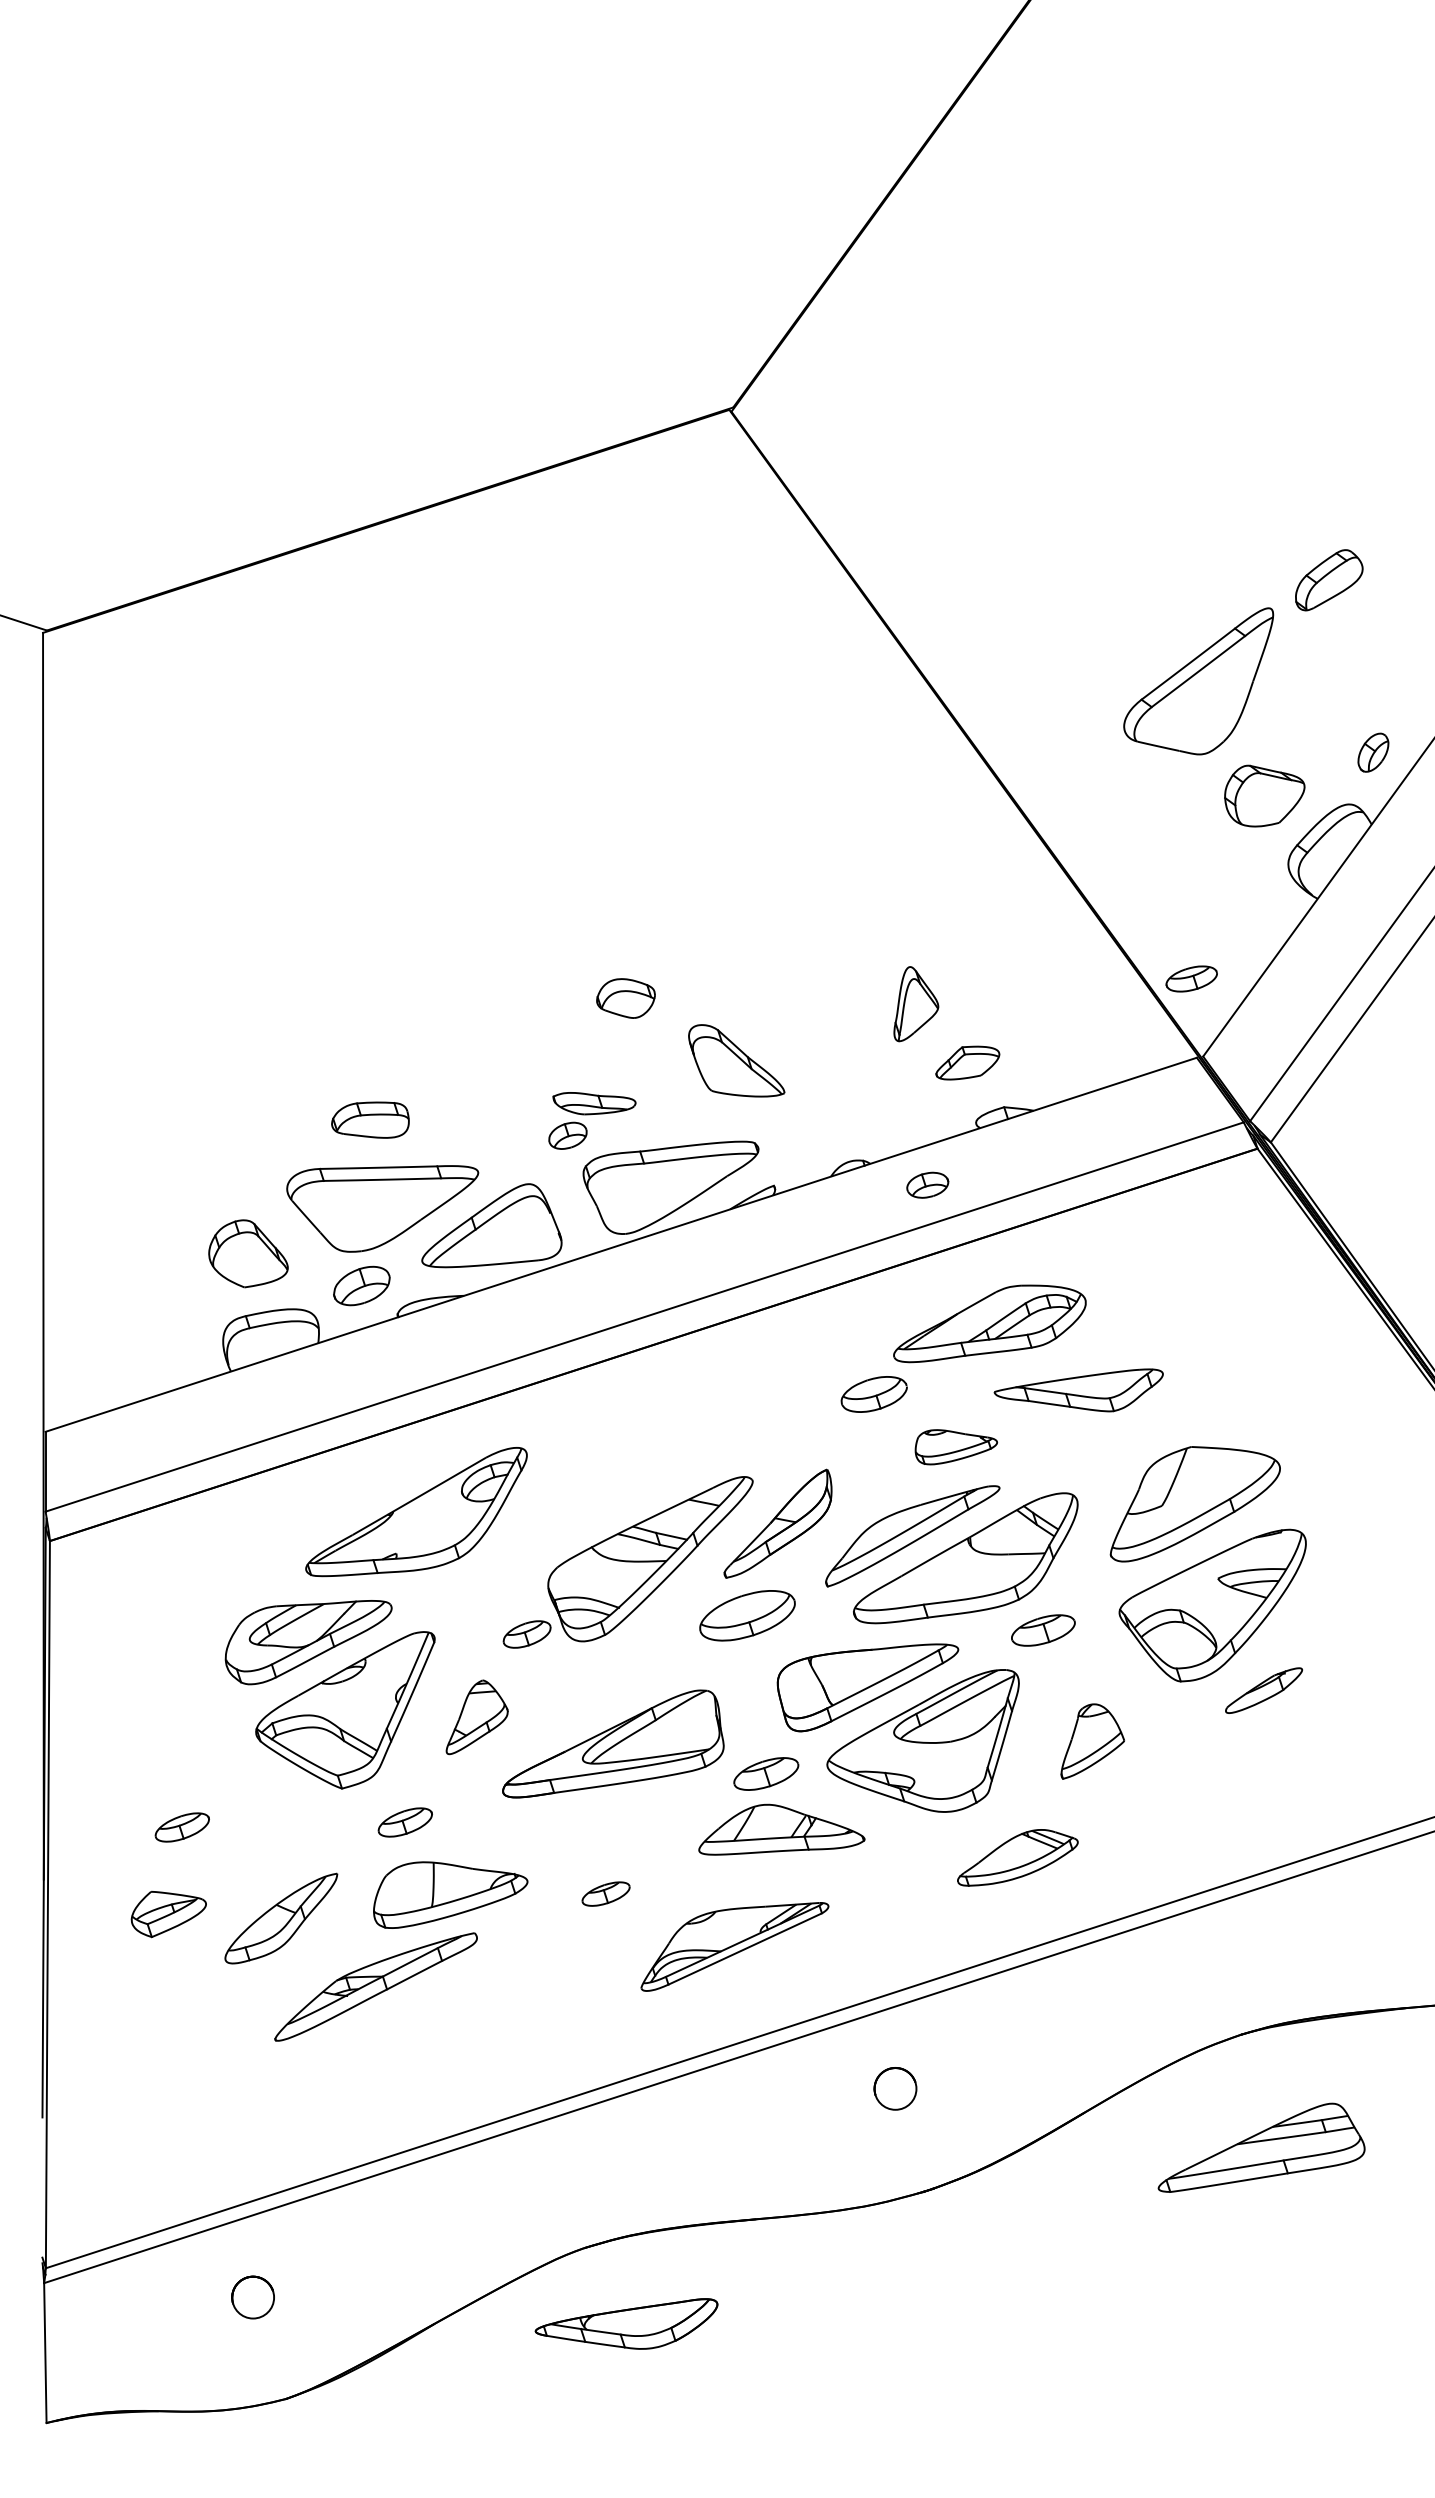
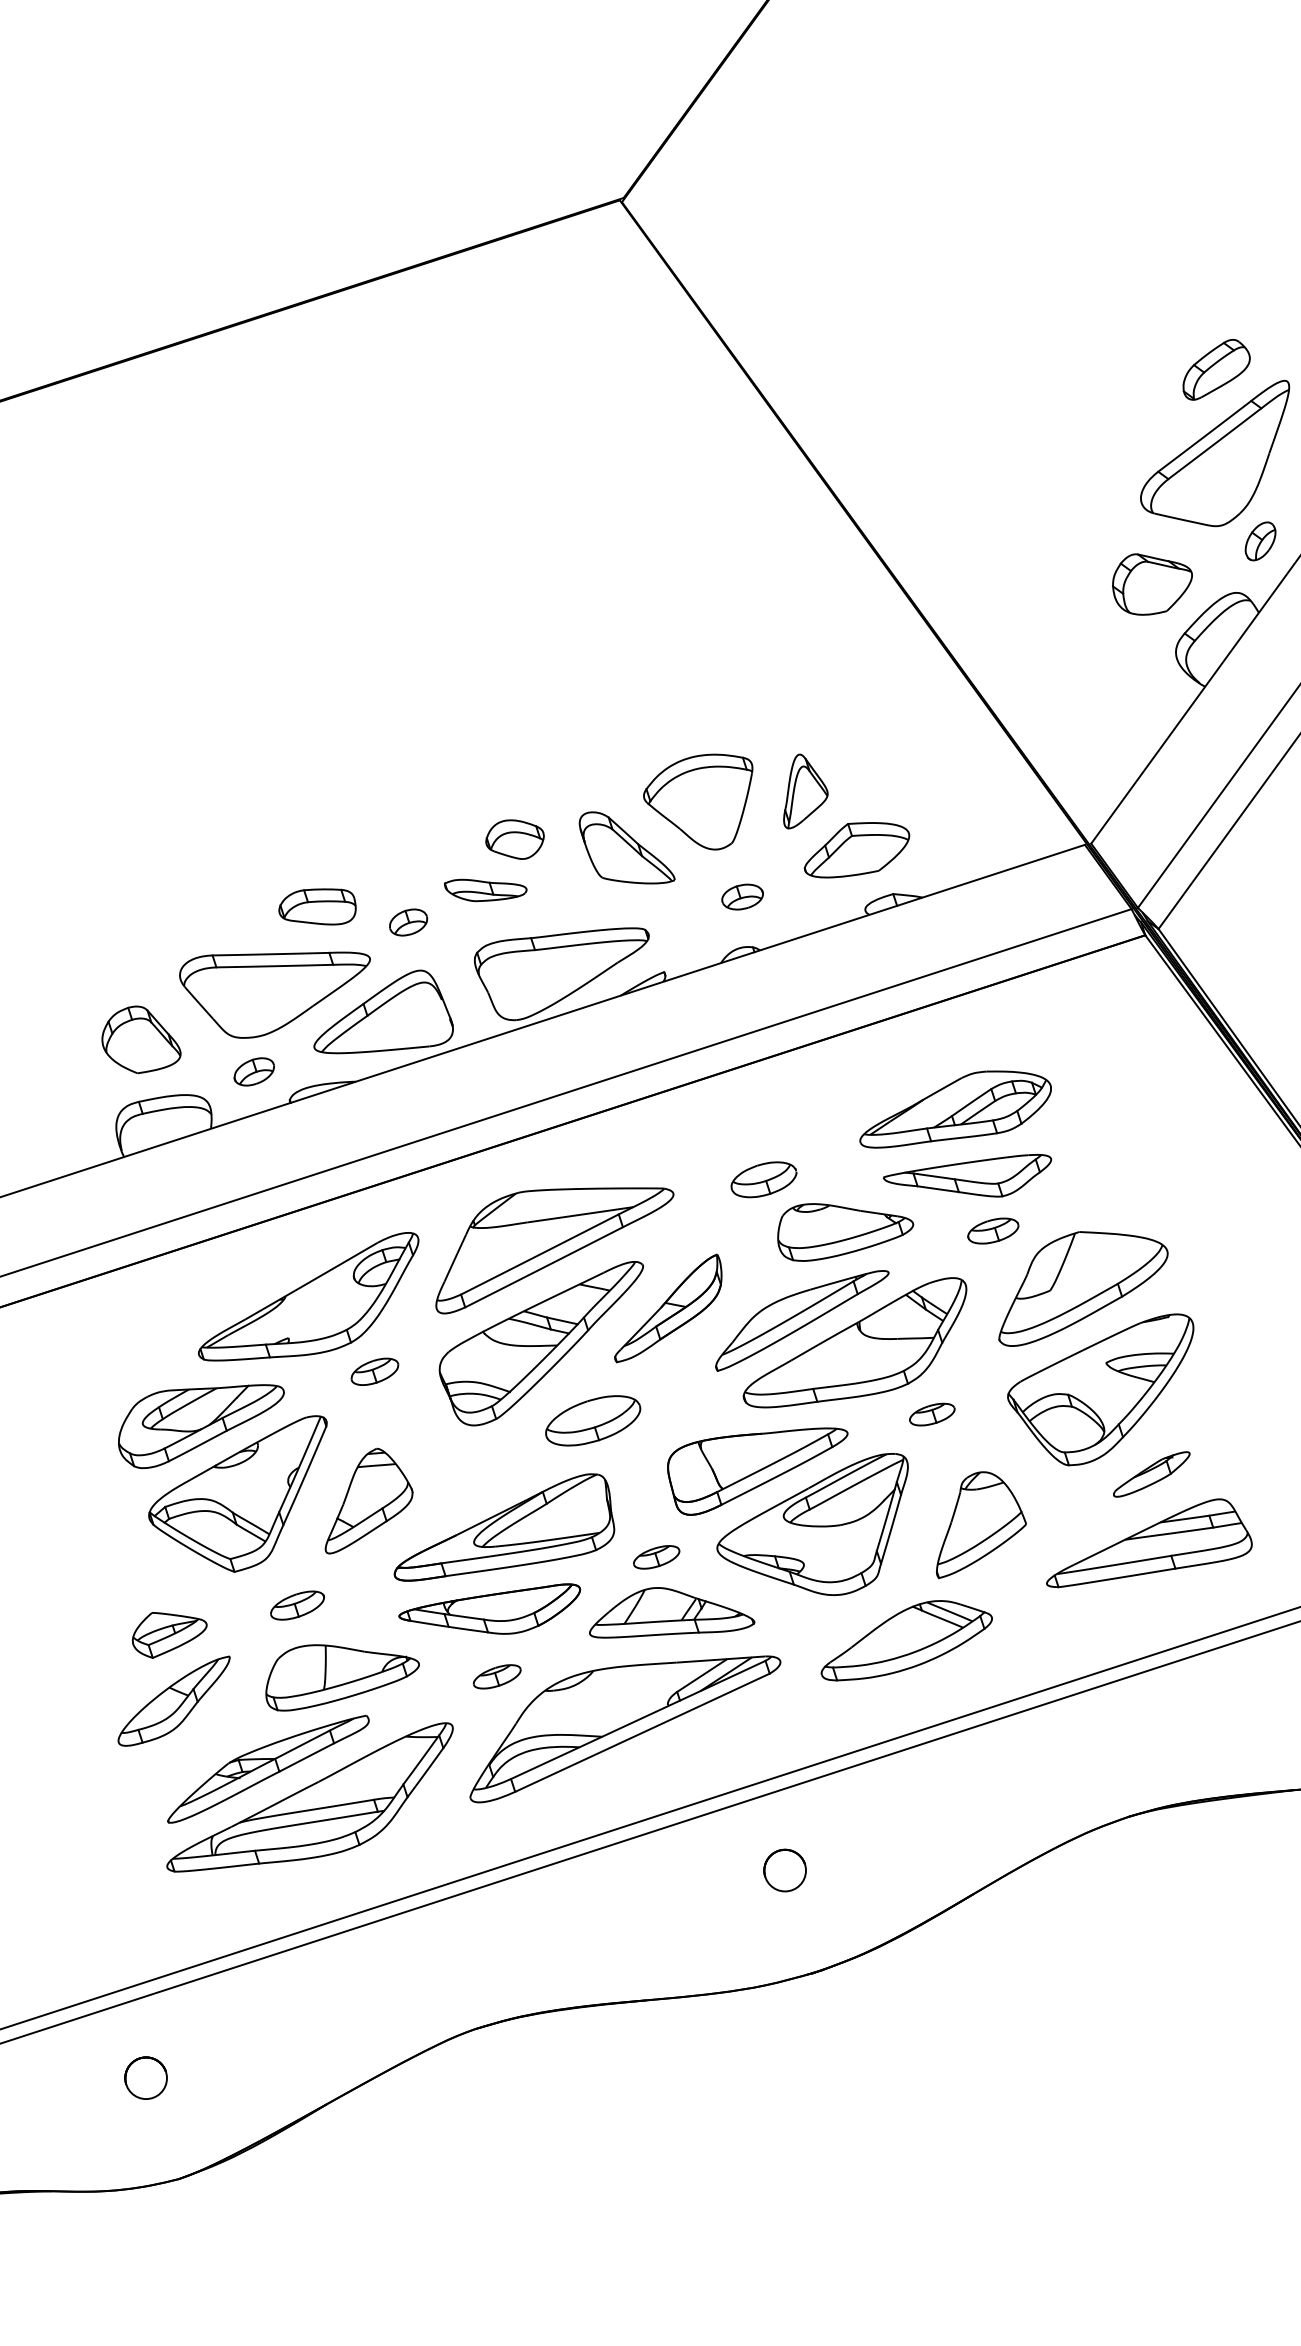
part: (1198, 681) -> (1214, 453), moved
part: (1191, 978) -> (993, 1230), moved
part: (625, 998) -> (514, 839), moved
part: (807, 1014) -> (697, 801), added
part: (967, 1062) -> (856, 849), size x1.67
part: (370, 1119) -> (317, 906), moved
part: (567, 1135) -> (408, 922), moved
part: (927, 1184) -> (742, 896), moved
part: (361, 1285) -> (253, 1071), size x0.71
part: (989, 1323) -> (955, 1109), moved
part: (956, 1446) -> (845, 1231), size x1.67
part: (664, 1465) -> (555, 1250), added
part: (747, 1615) -> (593, 1420), moved
part: (1043, 1630) -> (932, 1414), size x0.71
part: (526, 1634) -> (374, 1371), moved
part: (476, 1716) -> (368, 1500), size x1.43
part: (1092, 1741) -> (981, 1525), size x1.43
part: (766, 1773) -> (656, 1556), size x0.71
part: (181, 1827) -> (74, 1610), removed
part: (1017, 1857) -> (906, 1640), size x1.43
part: (168, 1914) -> (169, 1635), moved
part: (734, 1946) -> (624, 1728), size x1.67
part: (417, 2014) -> (309, 1796), added
part: (1261, 2147) -> (1149, 1542), moved
part: (626, 2323) -> (489, 1608), moved

